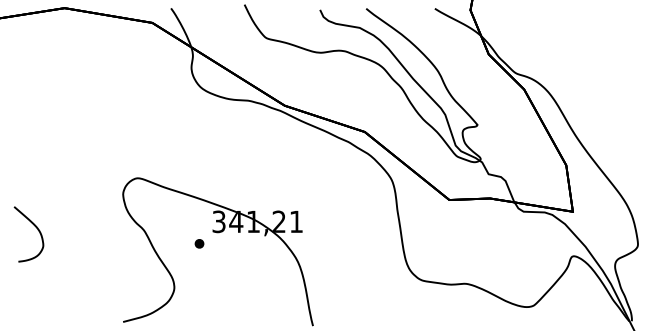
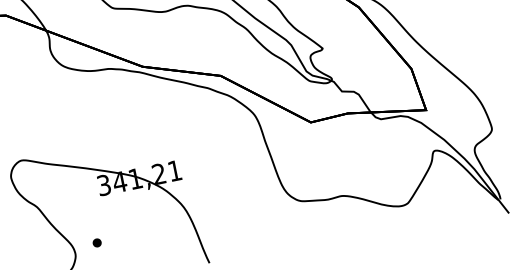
part: (199, 243) -> (97, 242), moved

